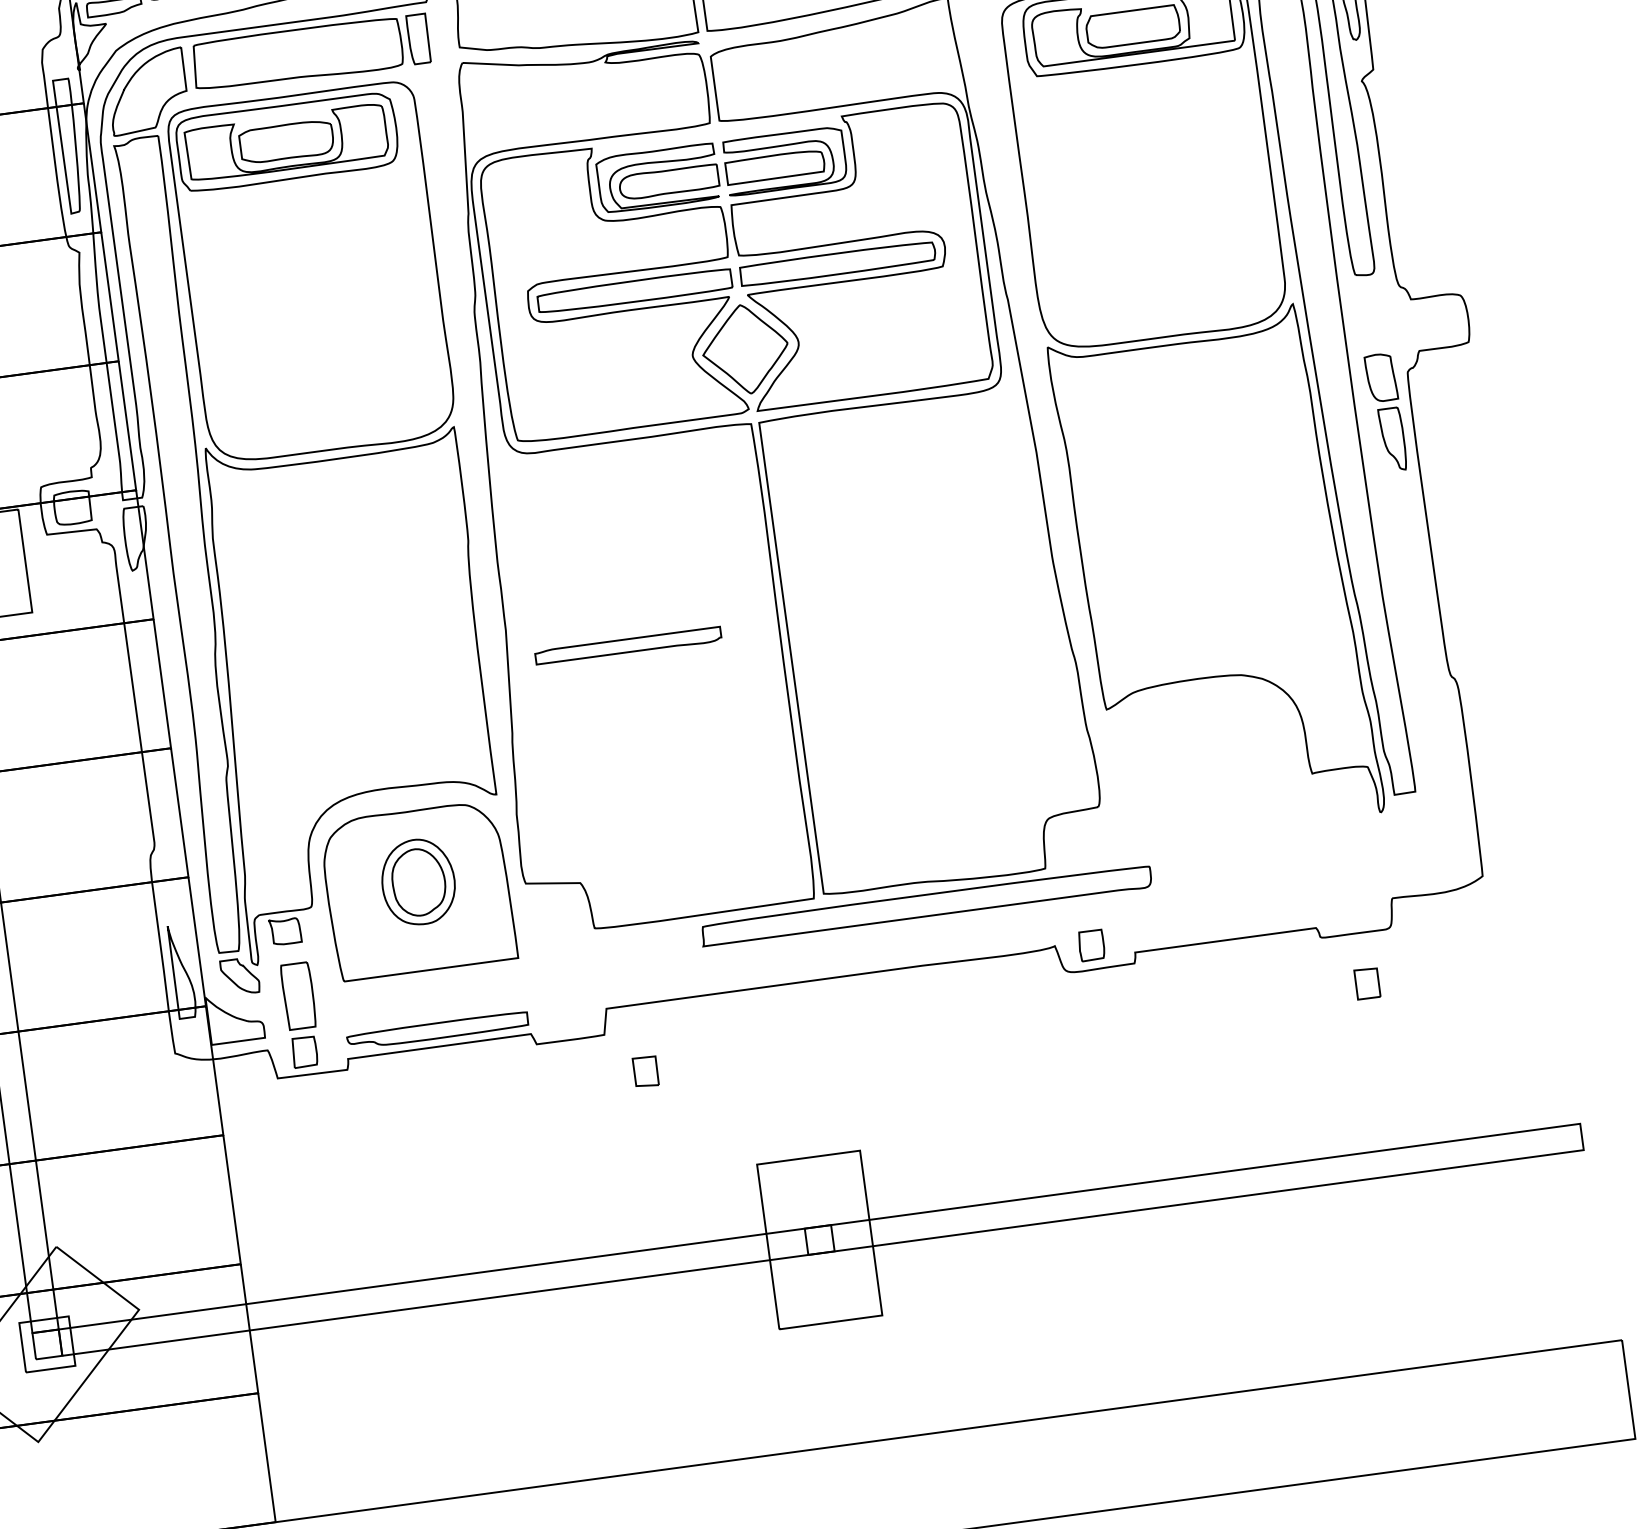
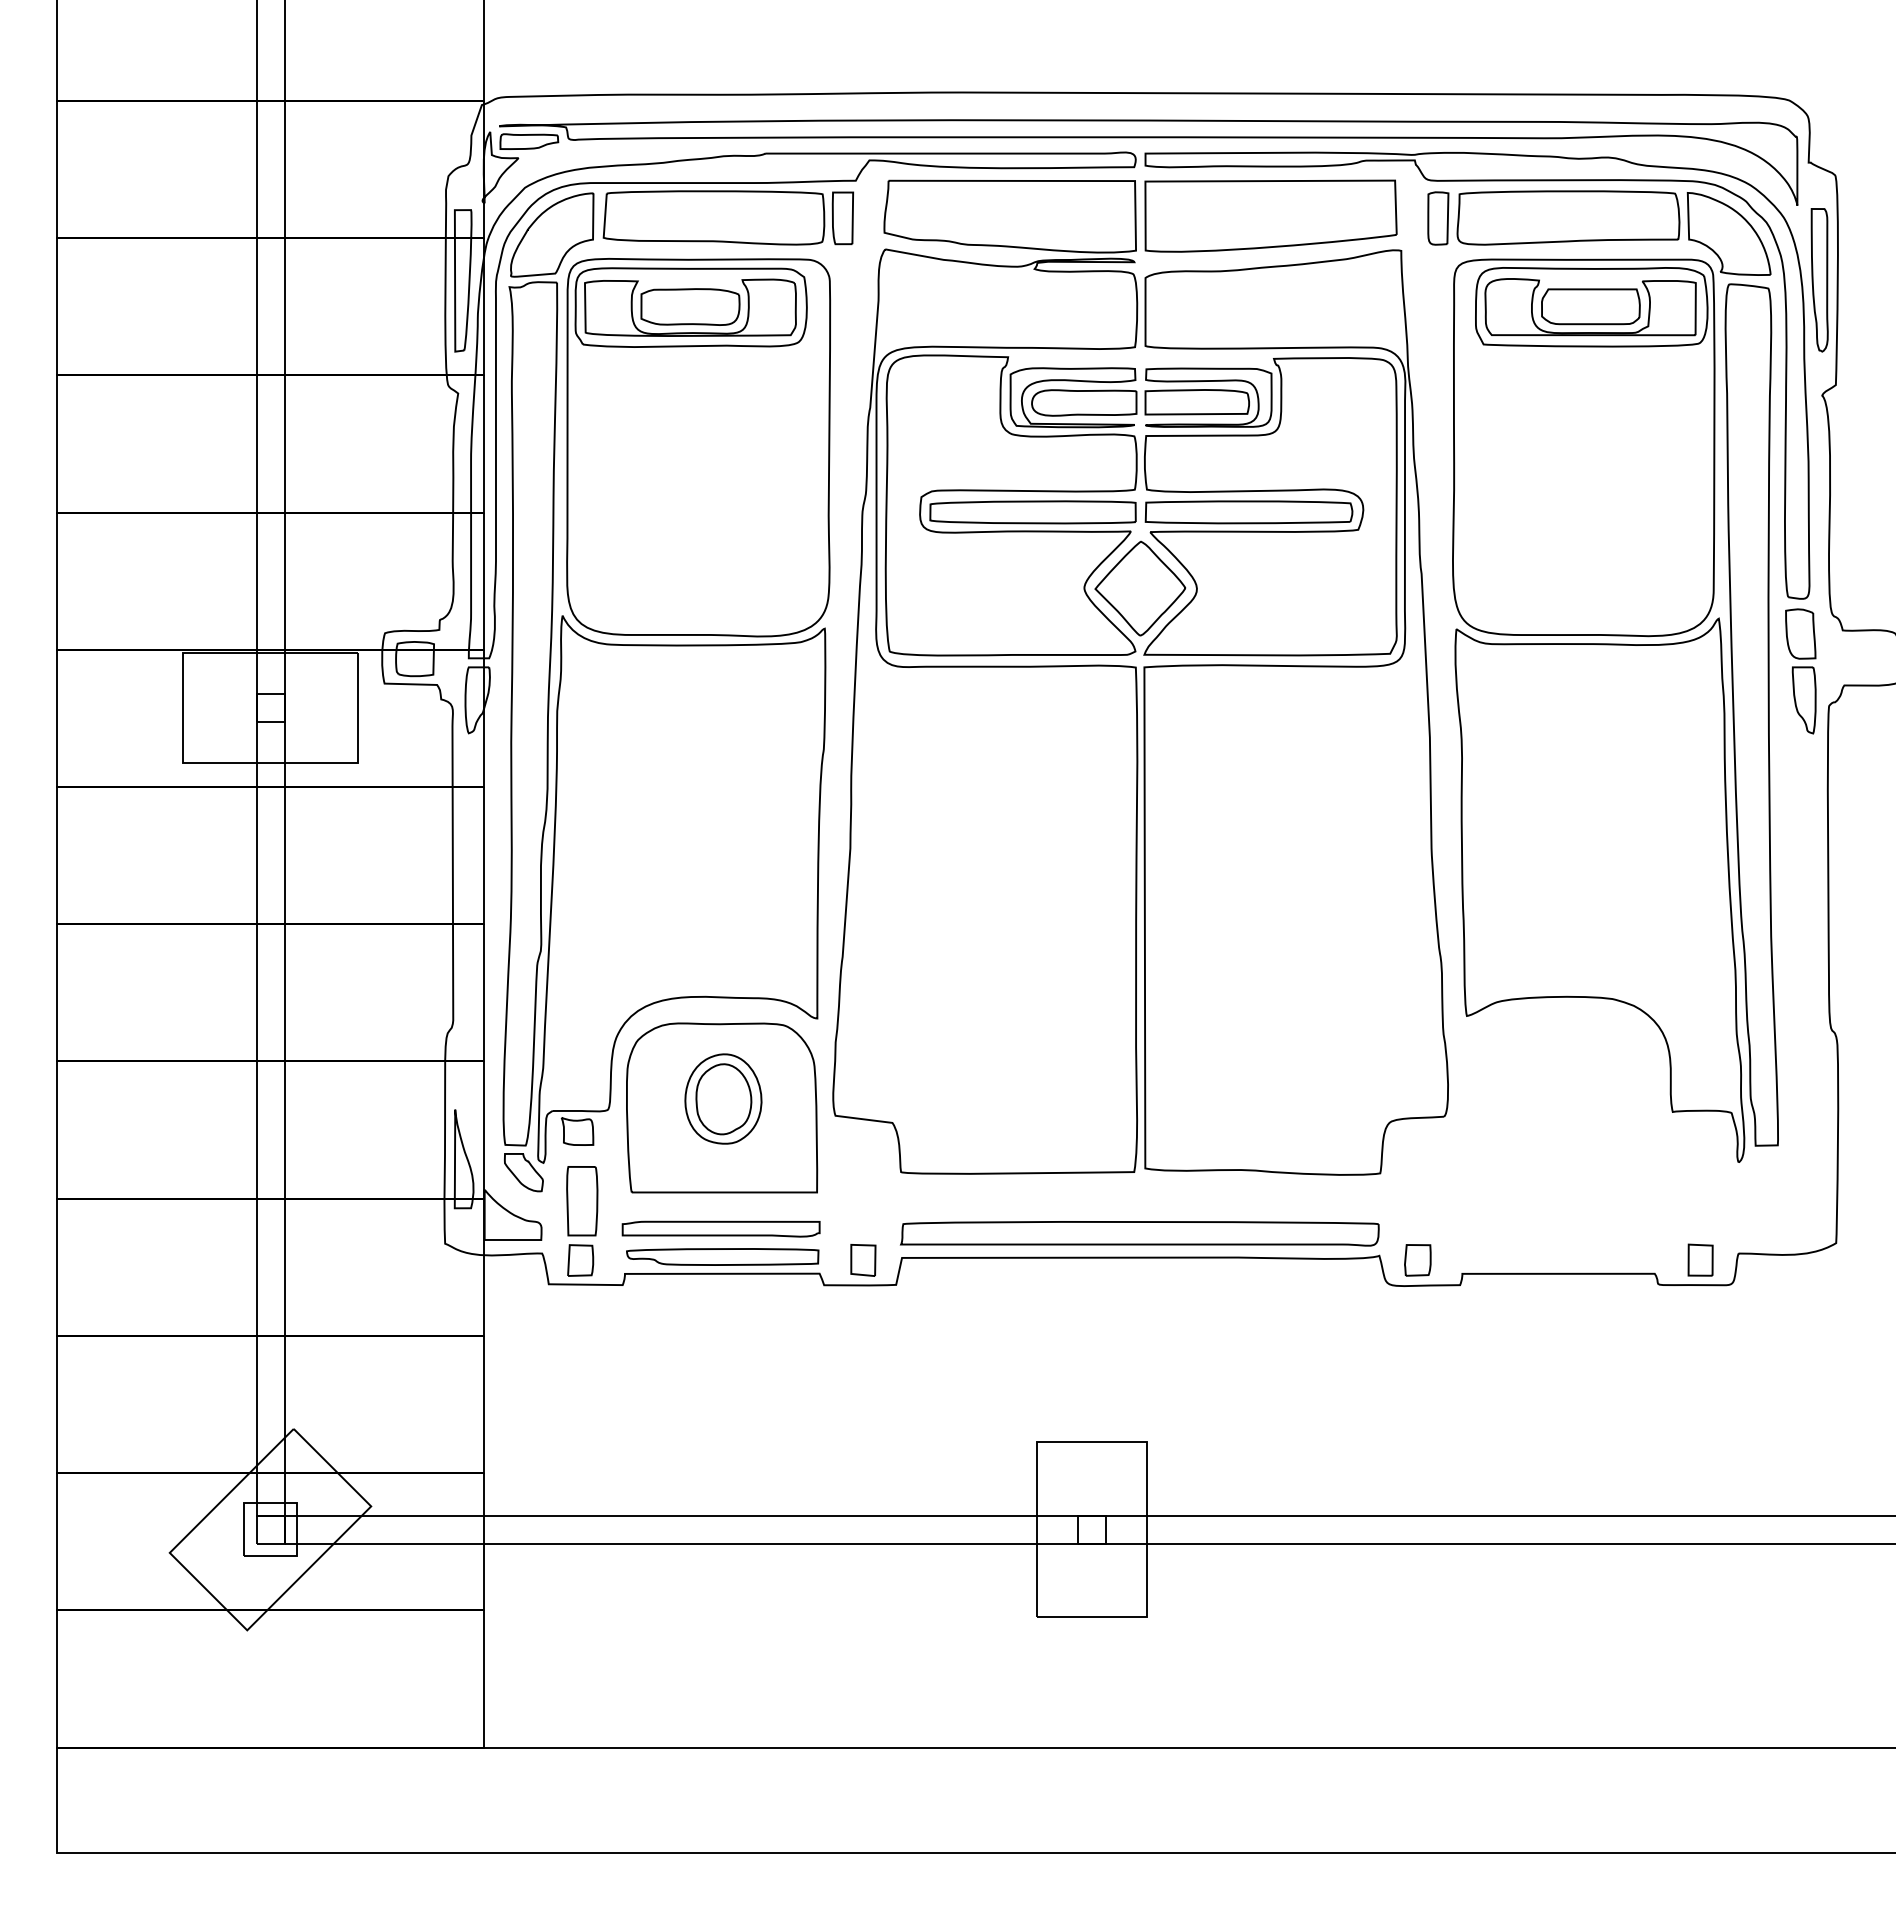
part: (1385, 412) -> (1800, 671), moved
part: (627, 645) -> (720, 1228), moved
part: (926, 905) -> (1139, 1233), moved
part: (1367, 983) -> (1700, 1259), moved
part: (646, 1071) -> (863, 1260), moved

